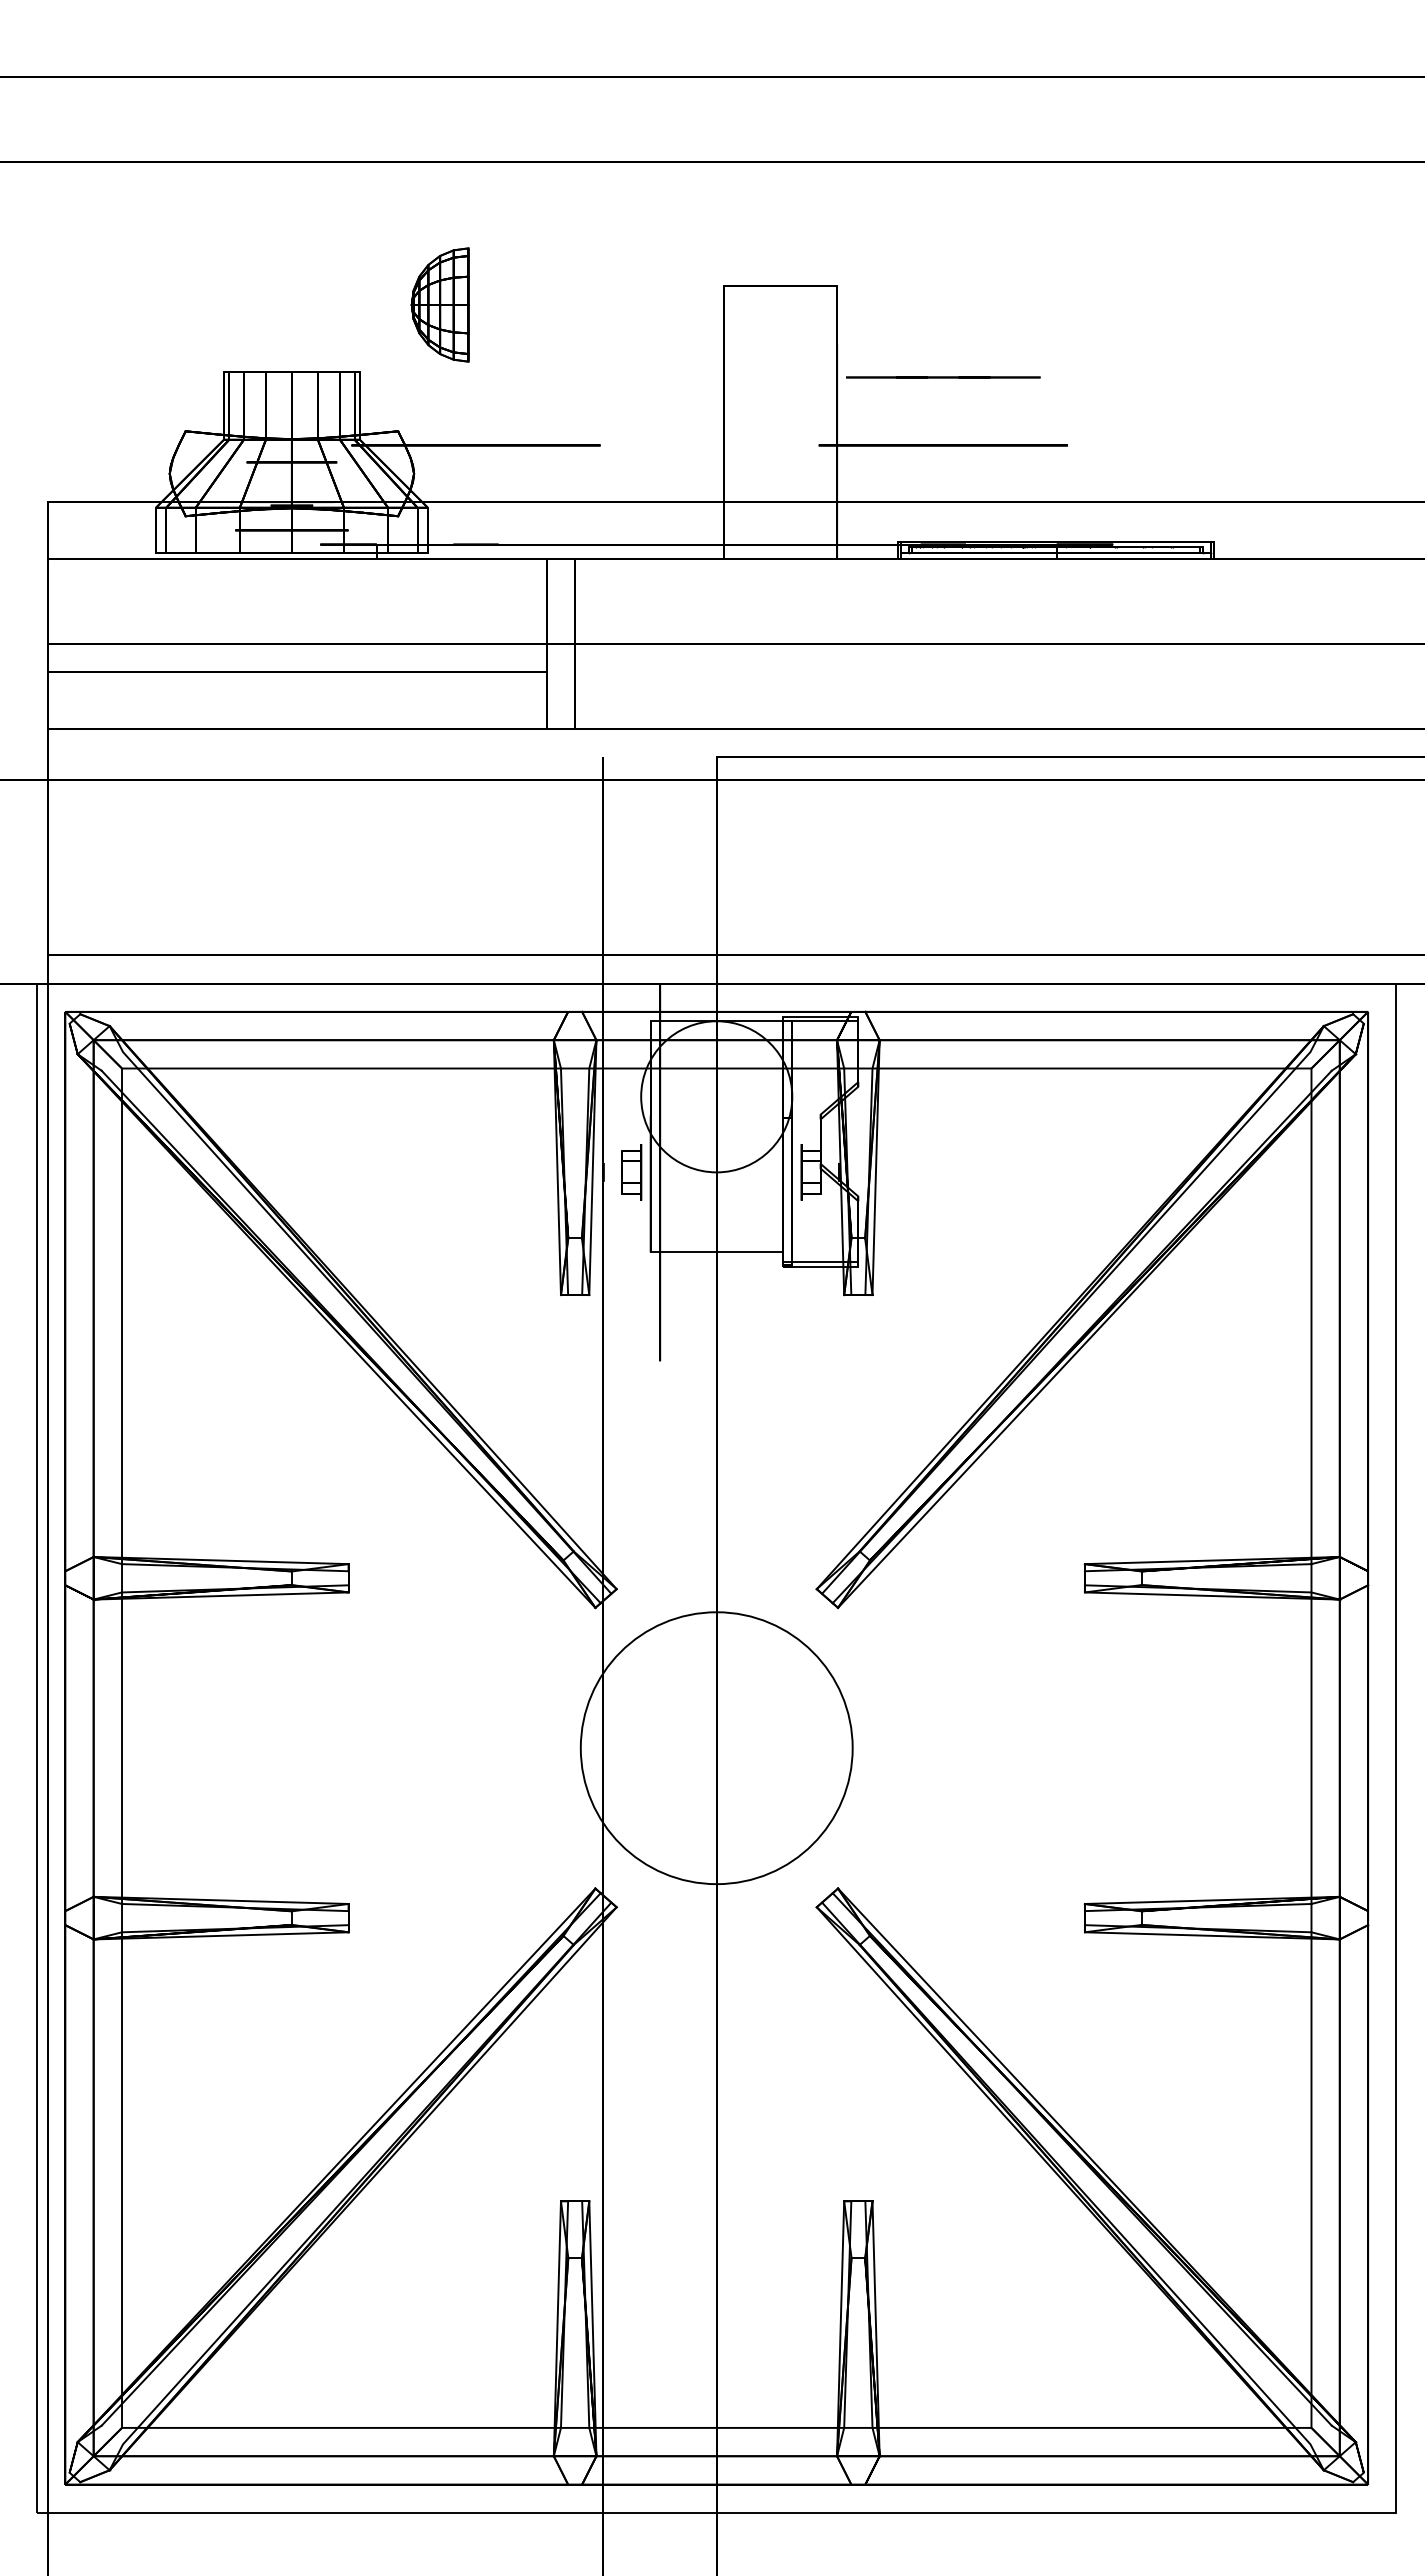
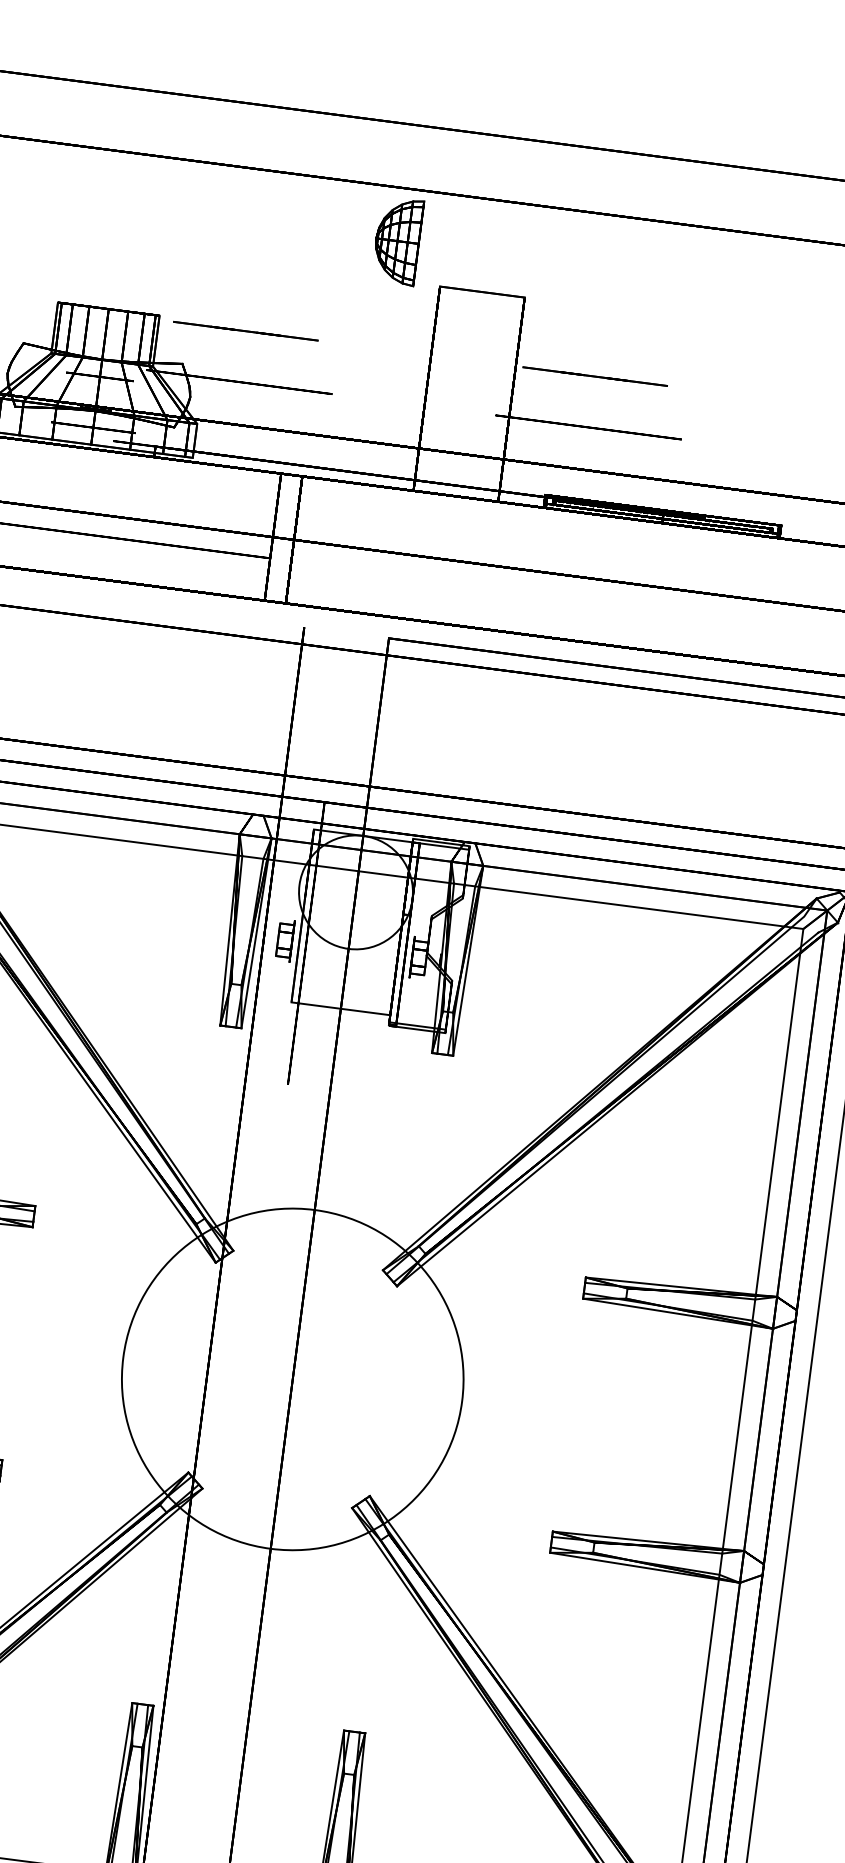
part: (439, 304) -> (397, 240), moved
line: (475, 377) -> (245, 331), added
circle: (716, 1747) -> (292, 1378), size x1.67

